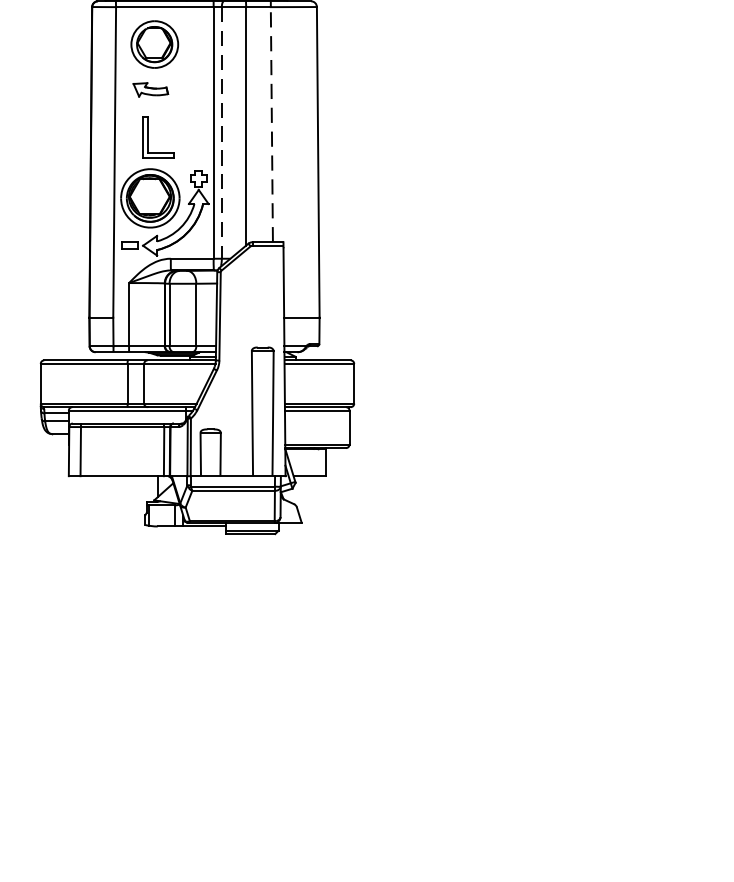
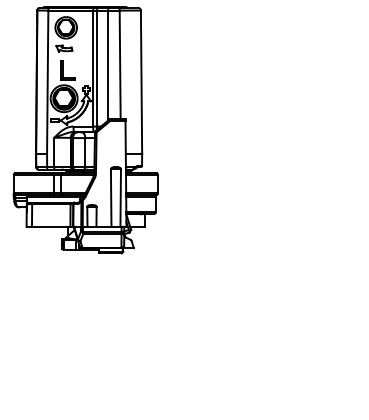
line: (272, 124) -> (120, 64), dashed -> solid
line: (222, 132) -> (97, 68), dashed -> solid

